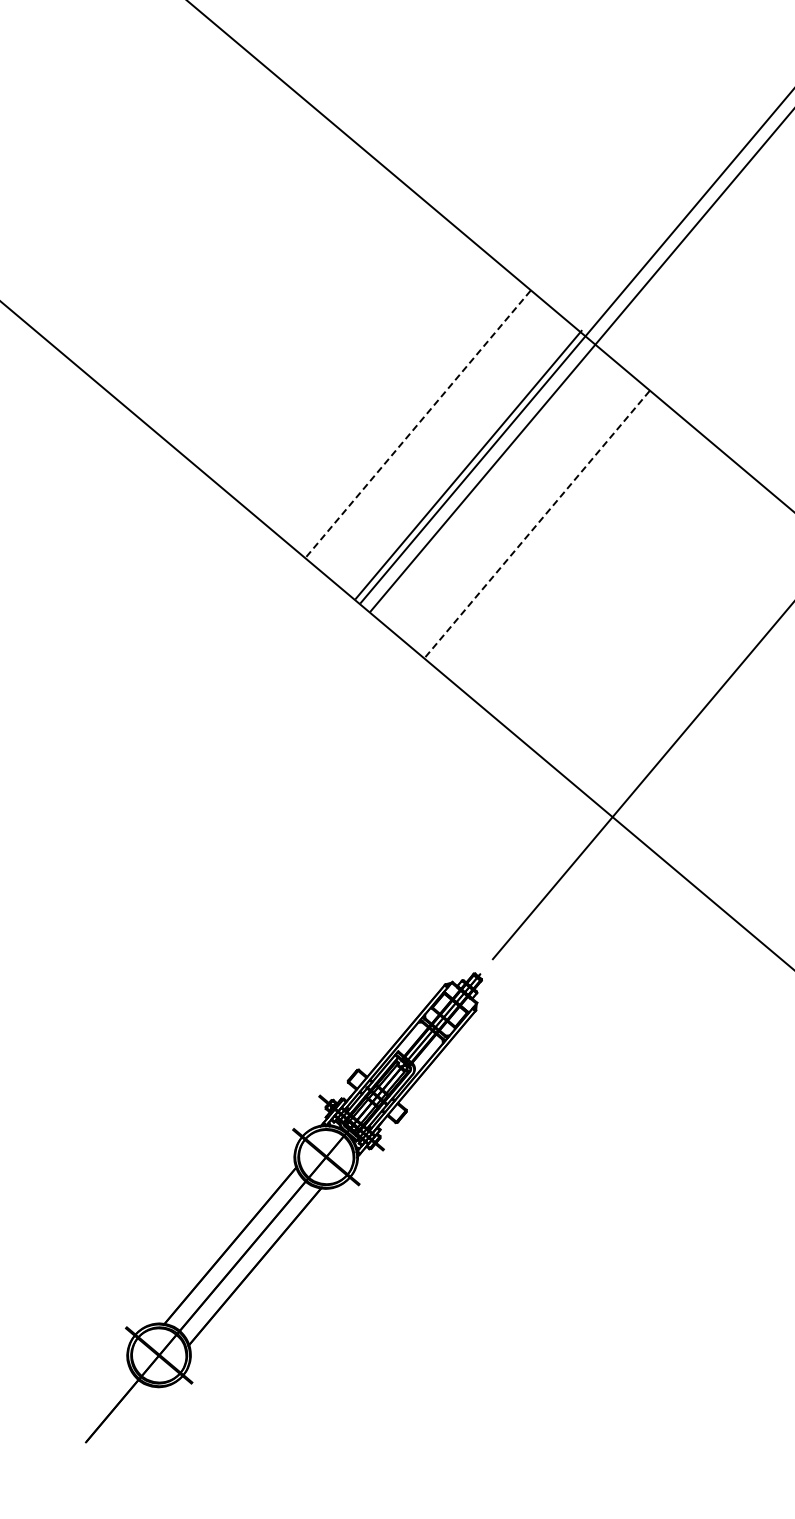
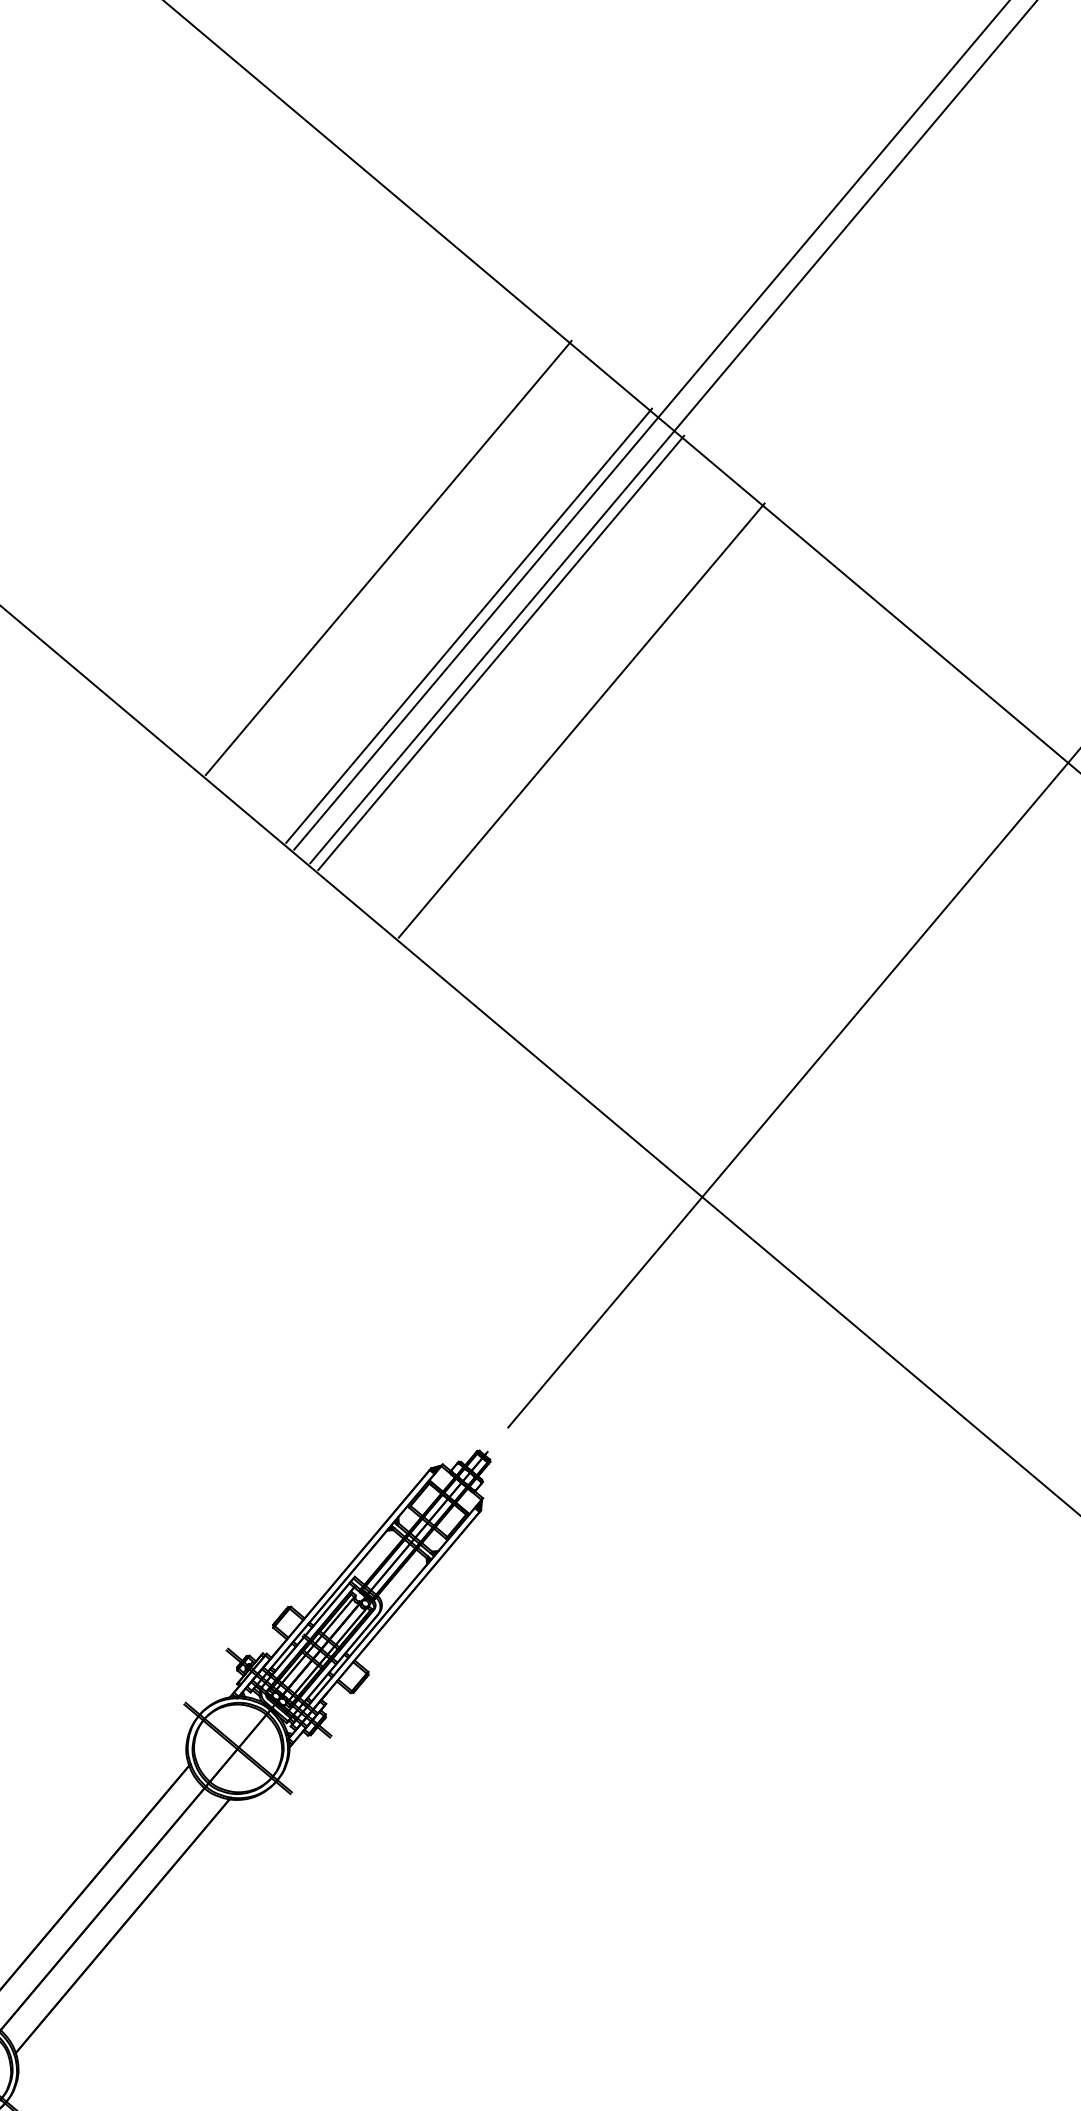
line: (419, 422) -> (389, 557), dashed -> solid
line: (488, 481) -> (501, 652), added
line: (538, 522) -> (582, 719), dashed -> solid

